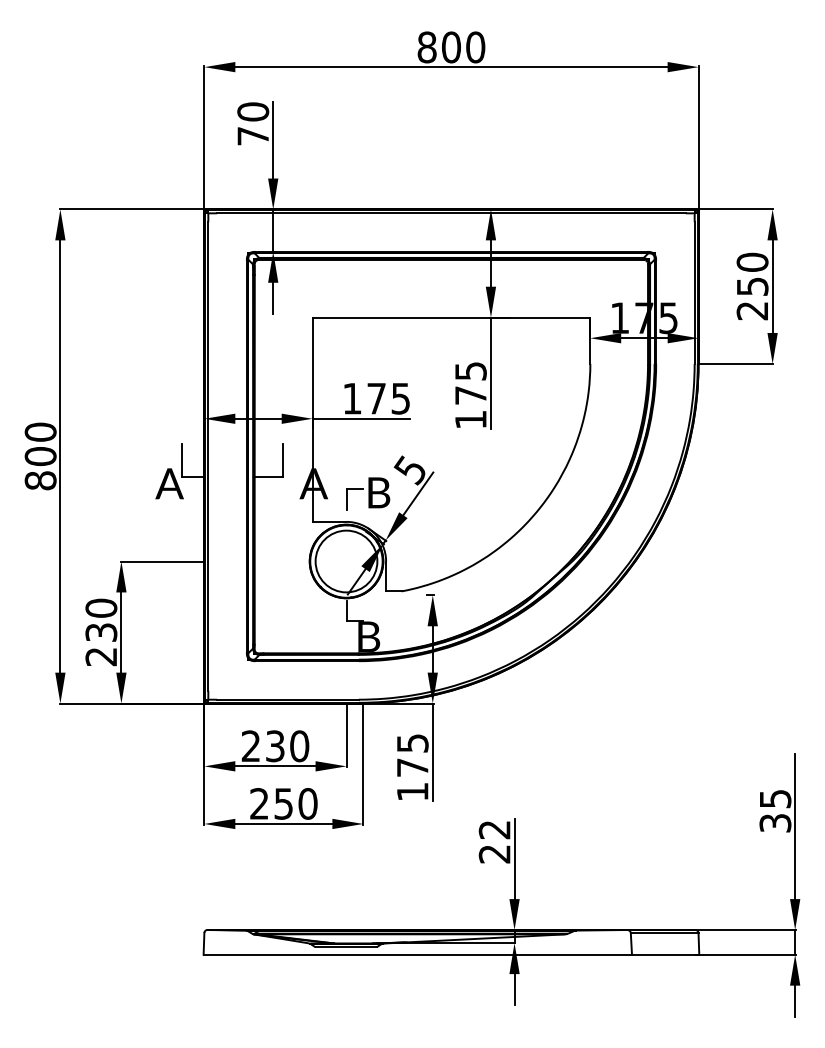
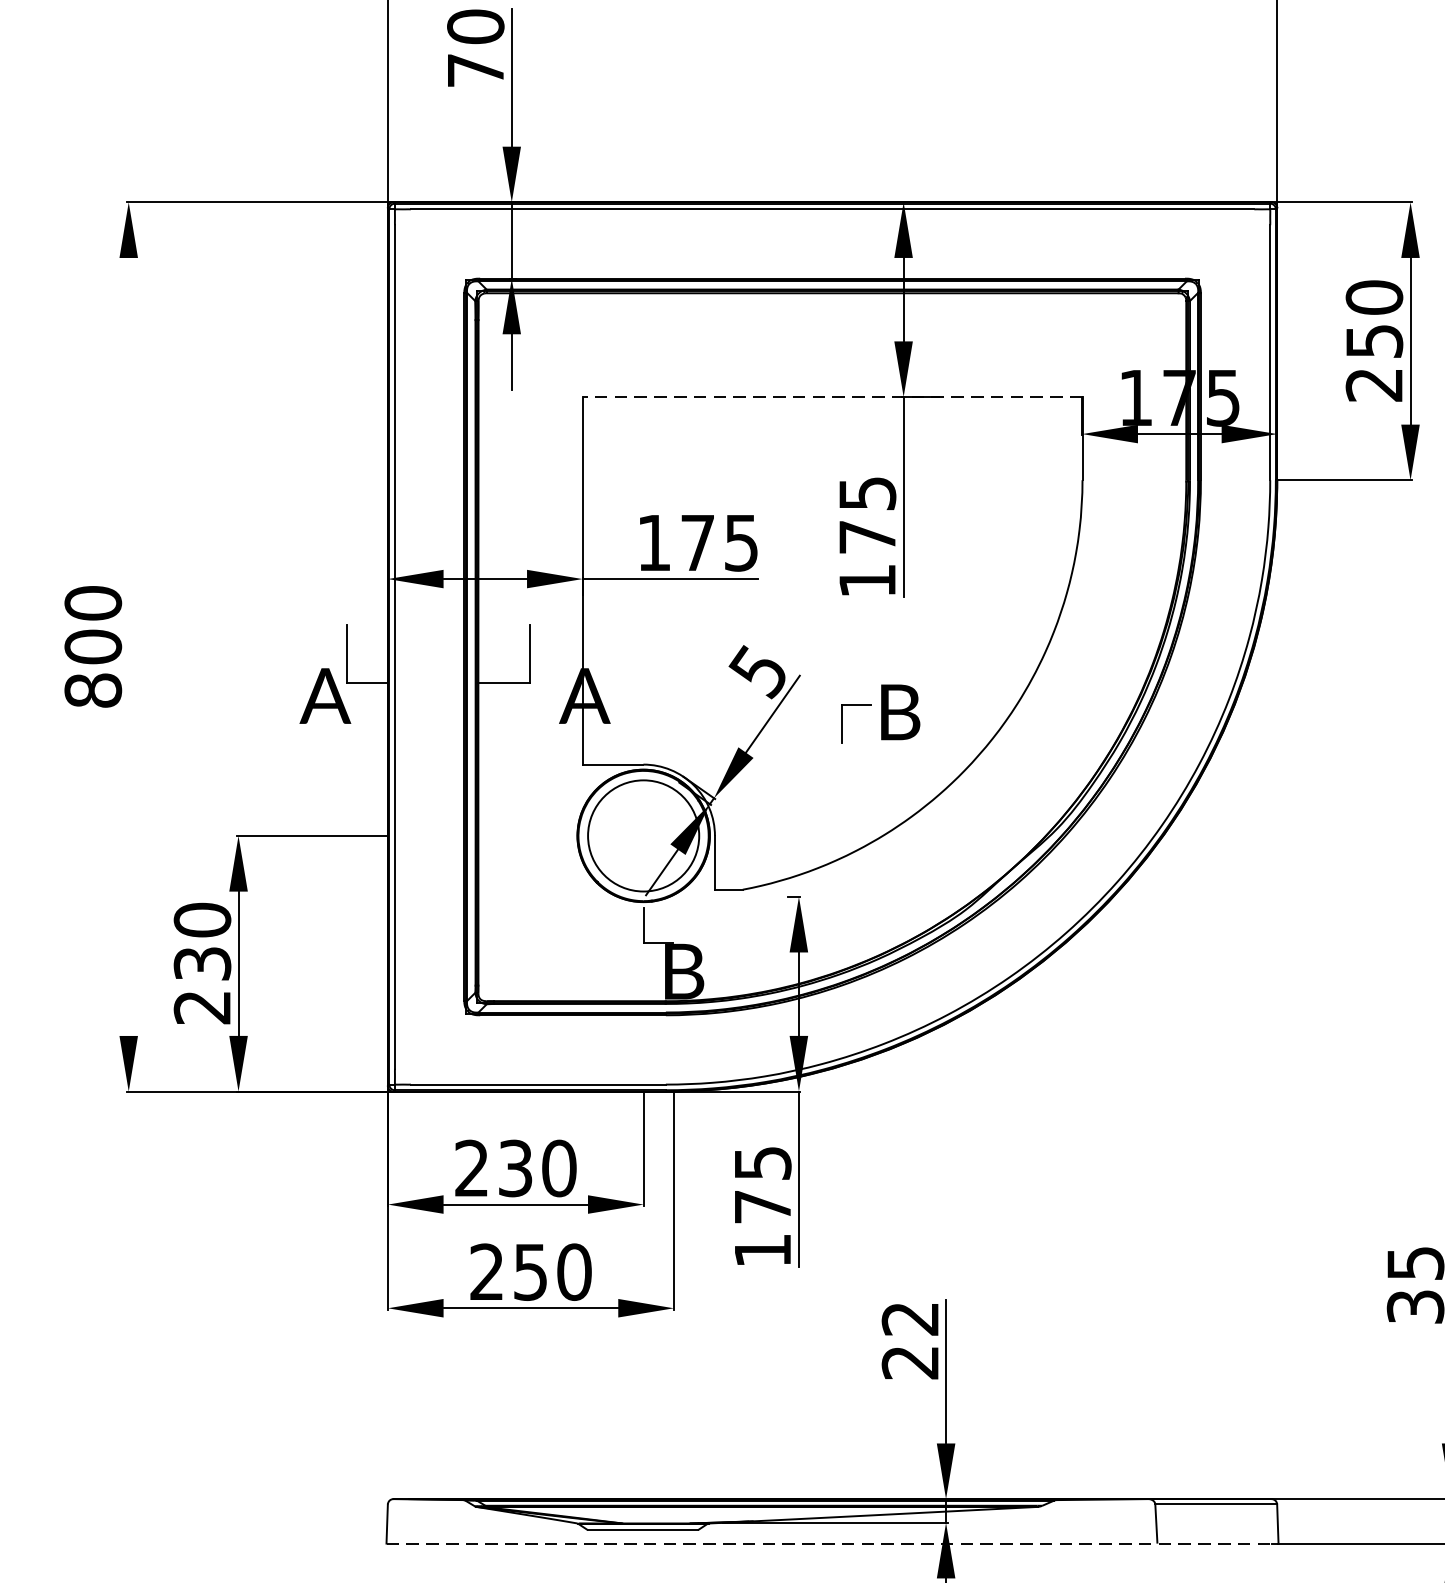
line: (451, 317) -> (832, 396), solid -> dashed
line: (60, 456) -> (128, 646), removed
part: (368, 493) -> (881, 713), moved
line: (451, 954) -> (832, 1543), solid -> dashed

